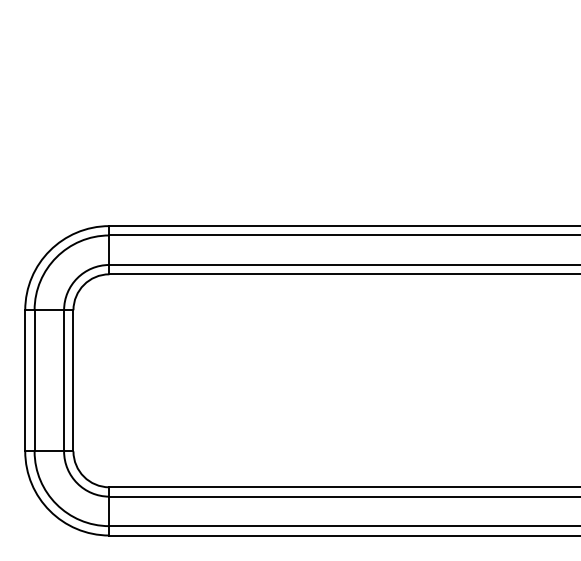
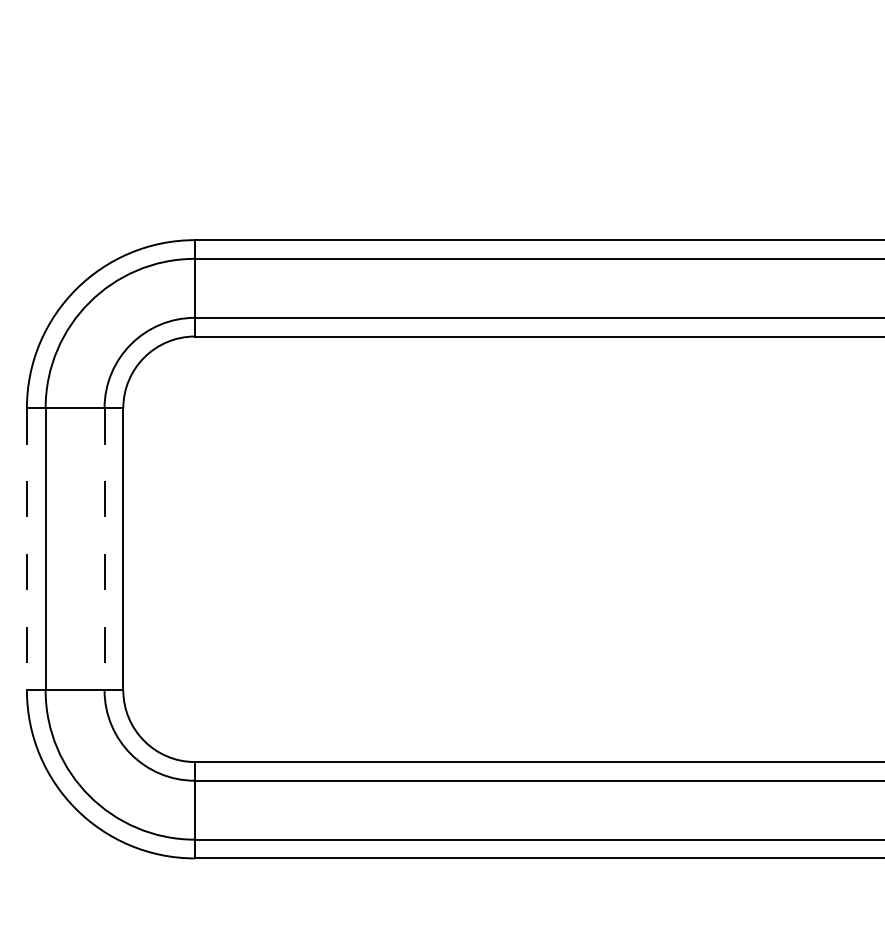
line: (25, 380) -> (27, 548), solid -> dashed
line: (64, 380) -> (105, 548), solid -> dashed

